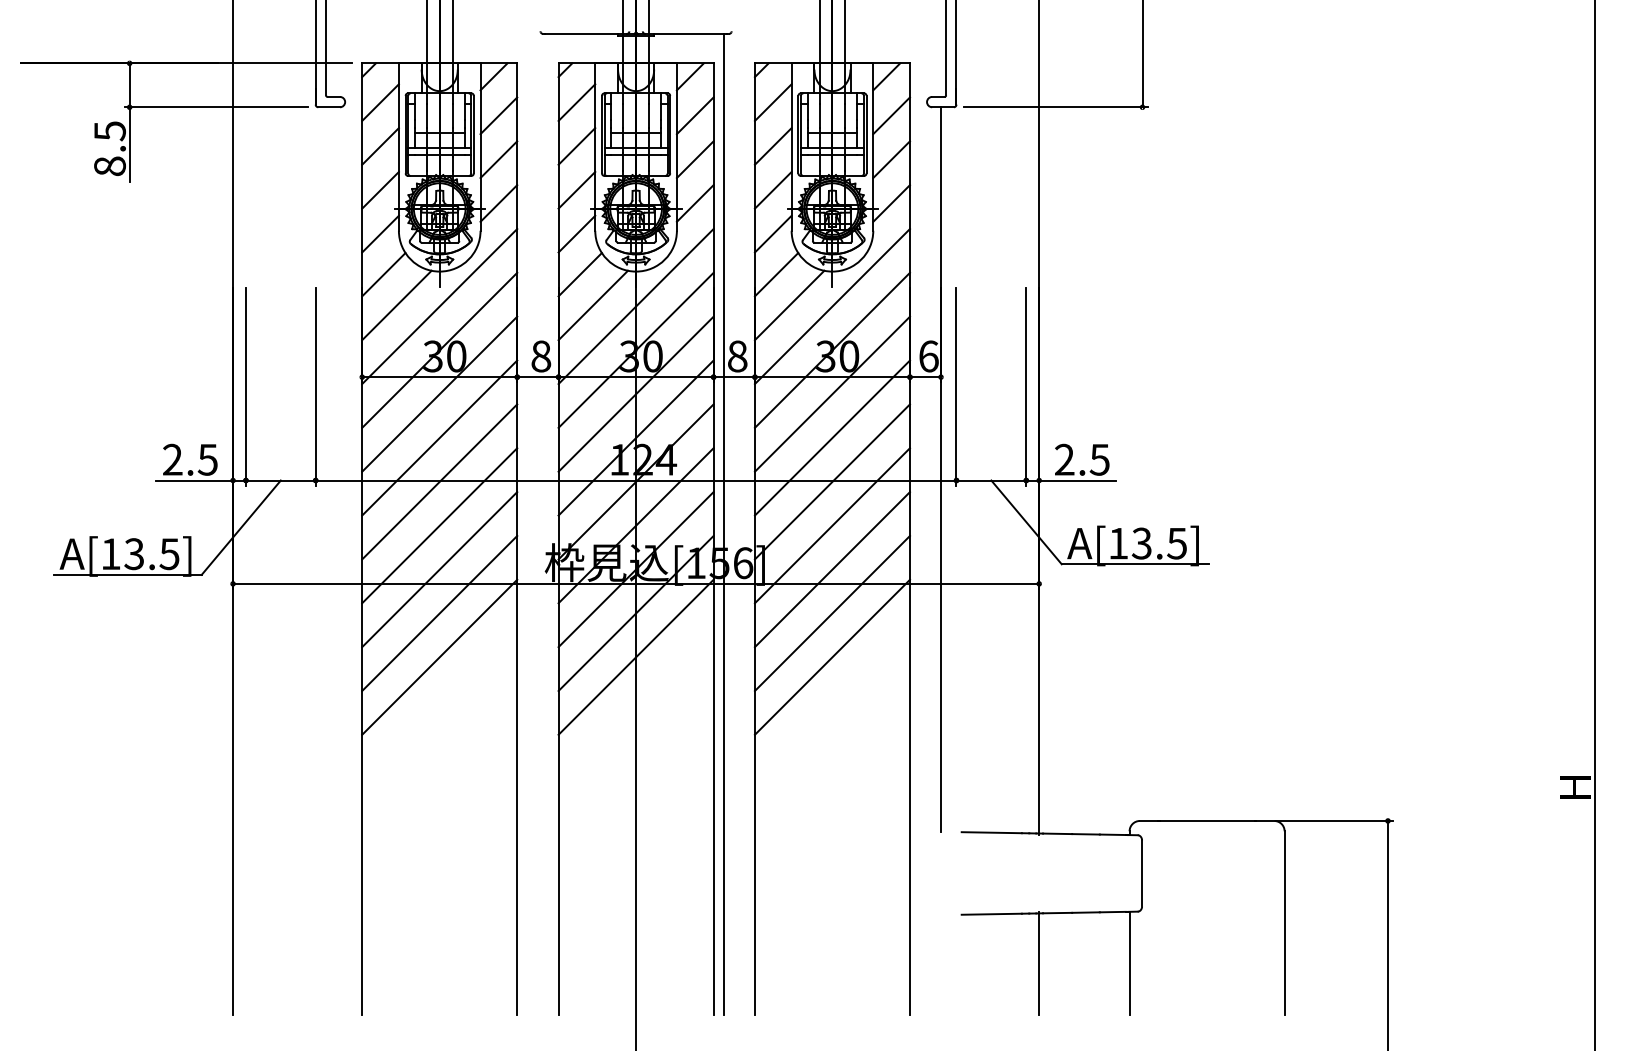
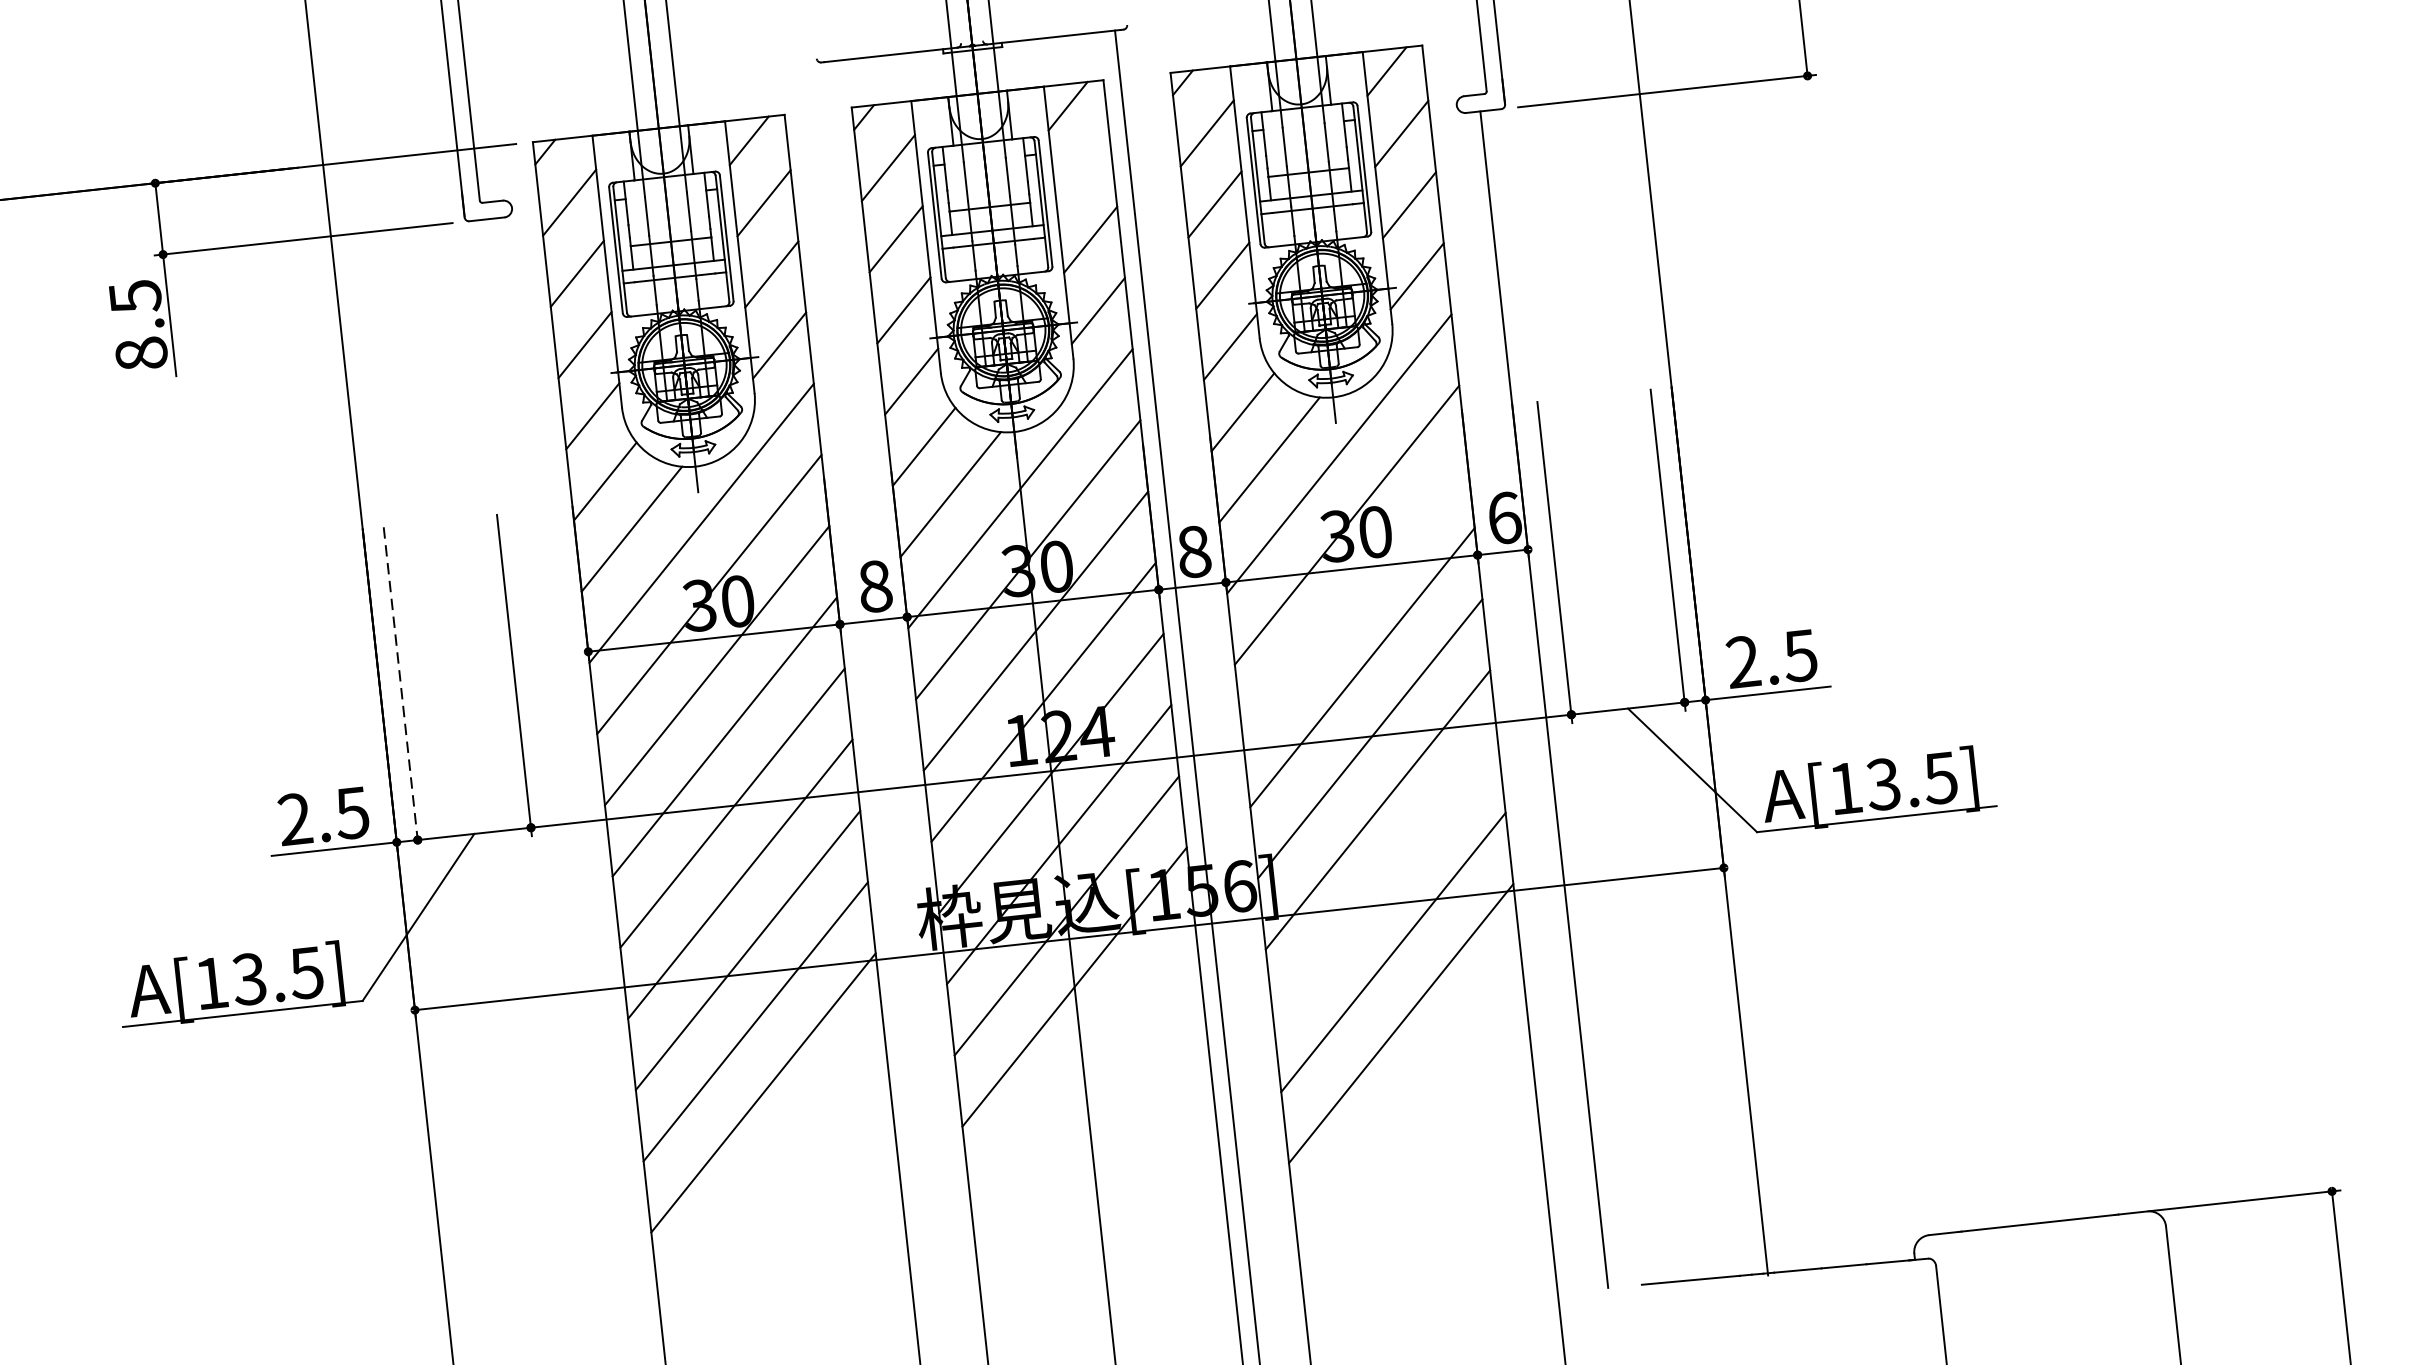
line: (694, 115) -> (1081, 168), removed
line: (245, 386) -> (400, 687), solid -> dashed
line: (831, 393) -> (1353, 595), removed
line: (831, 569) -> (1384, 881), removed
line: (635, 656) -> (1081, 1057), removed

